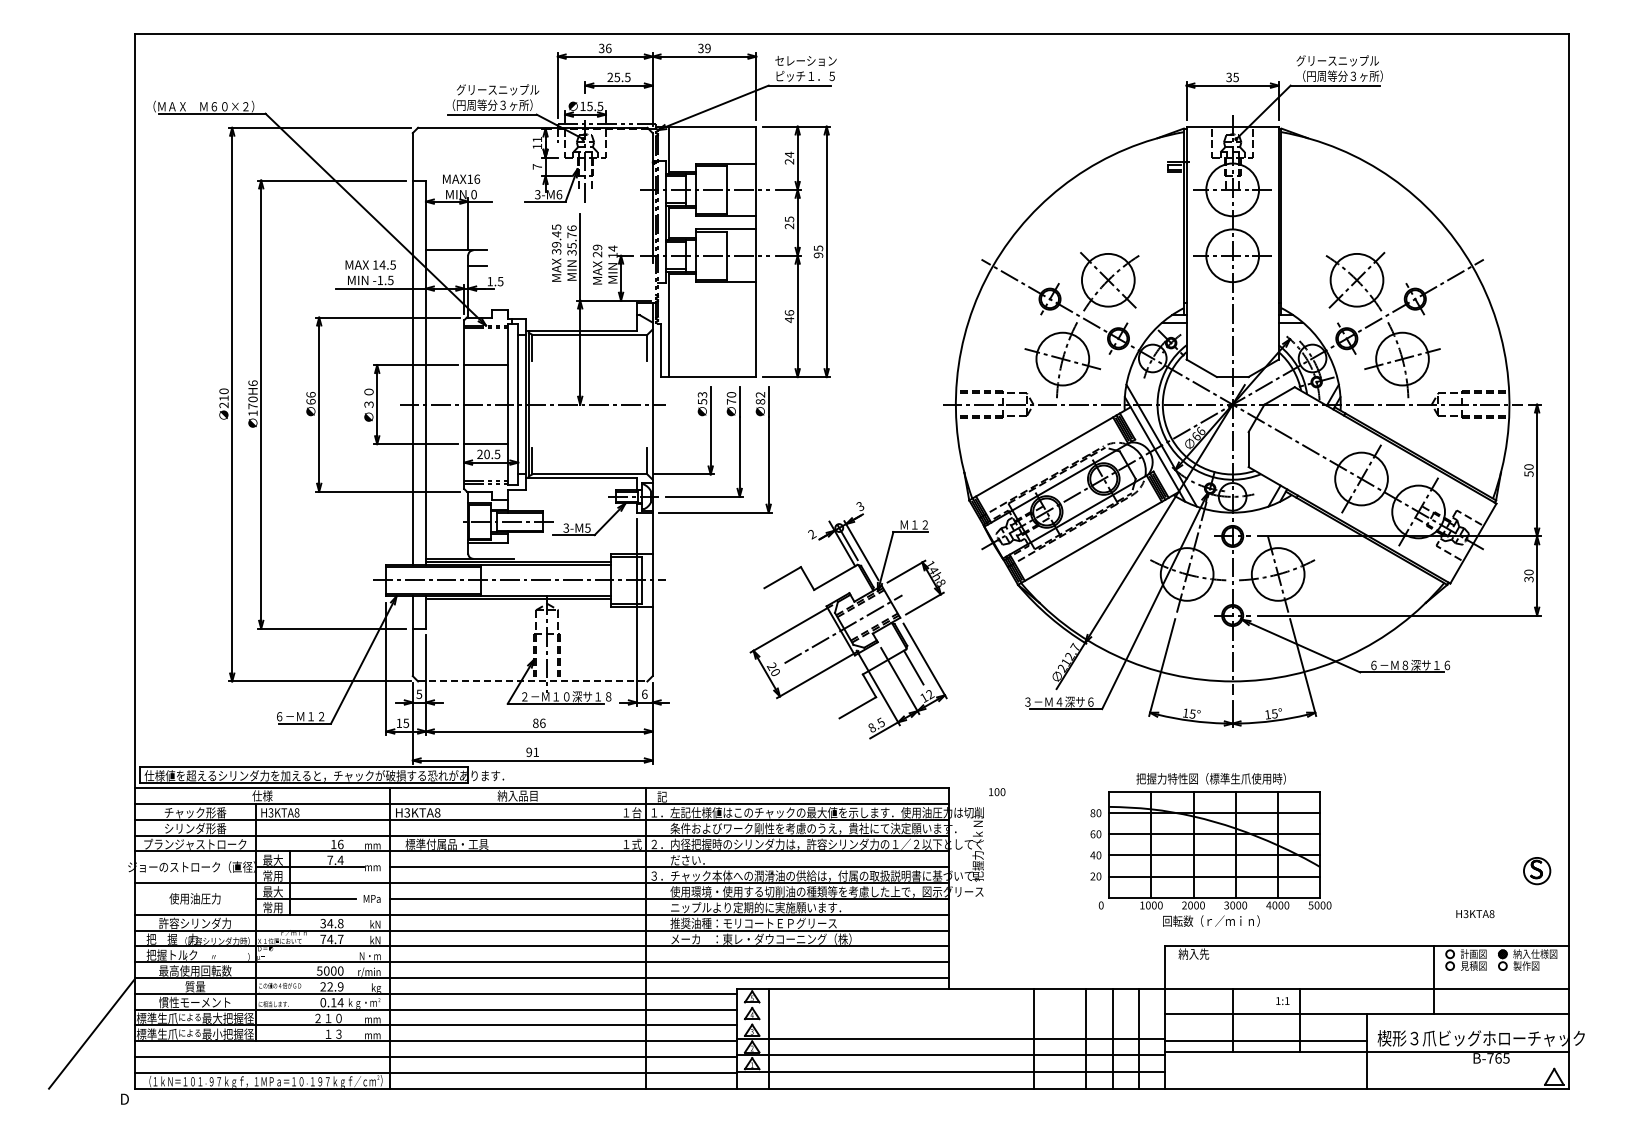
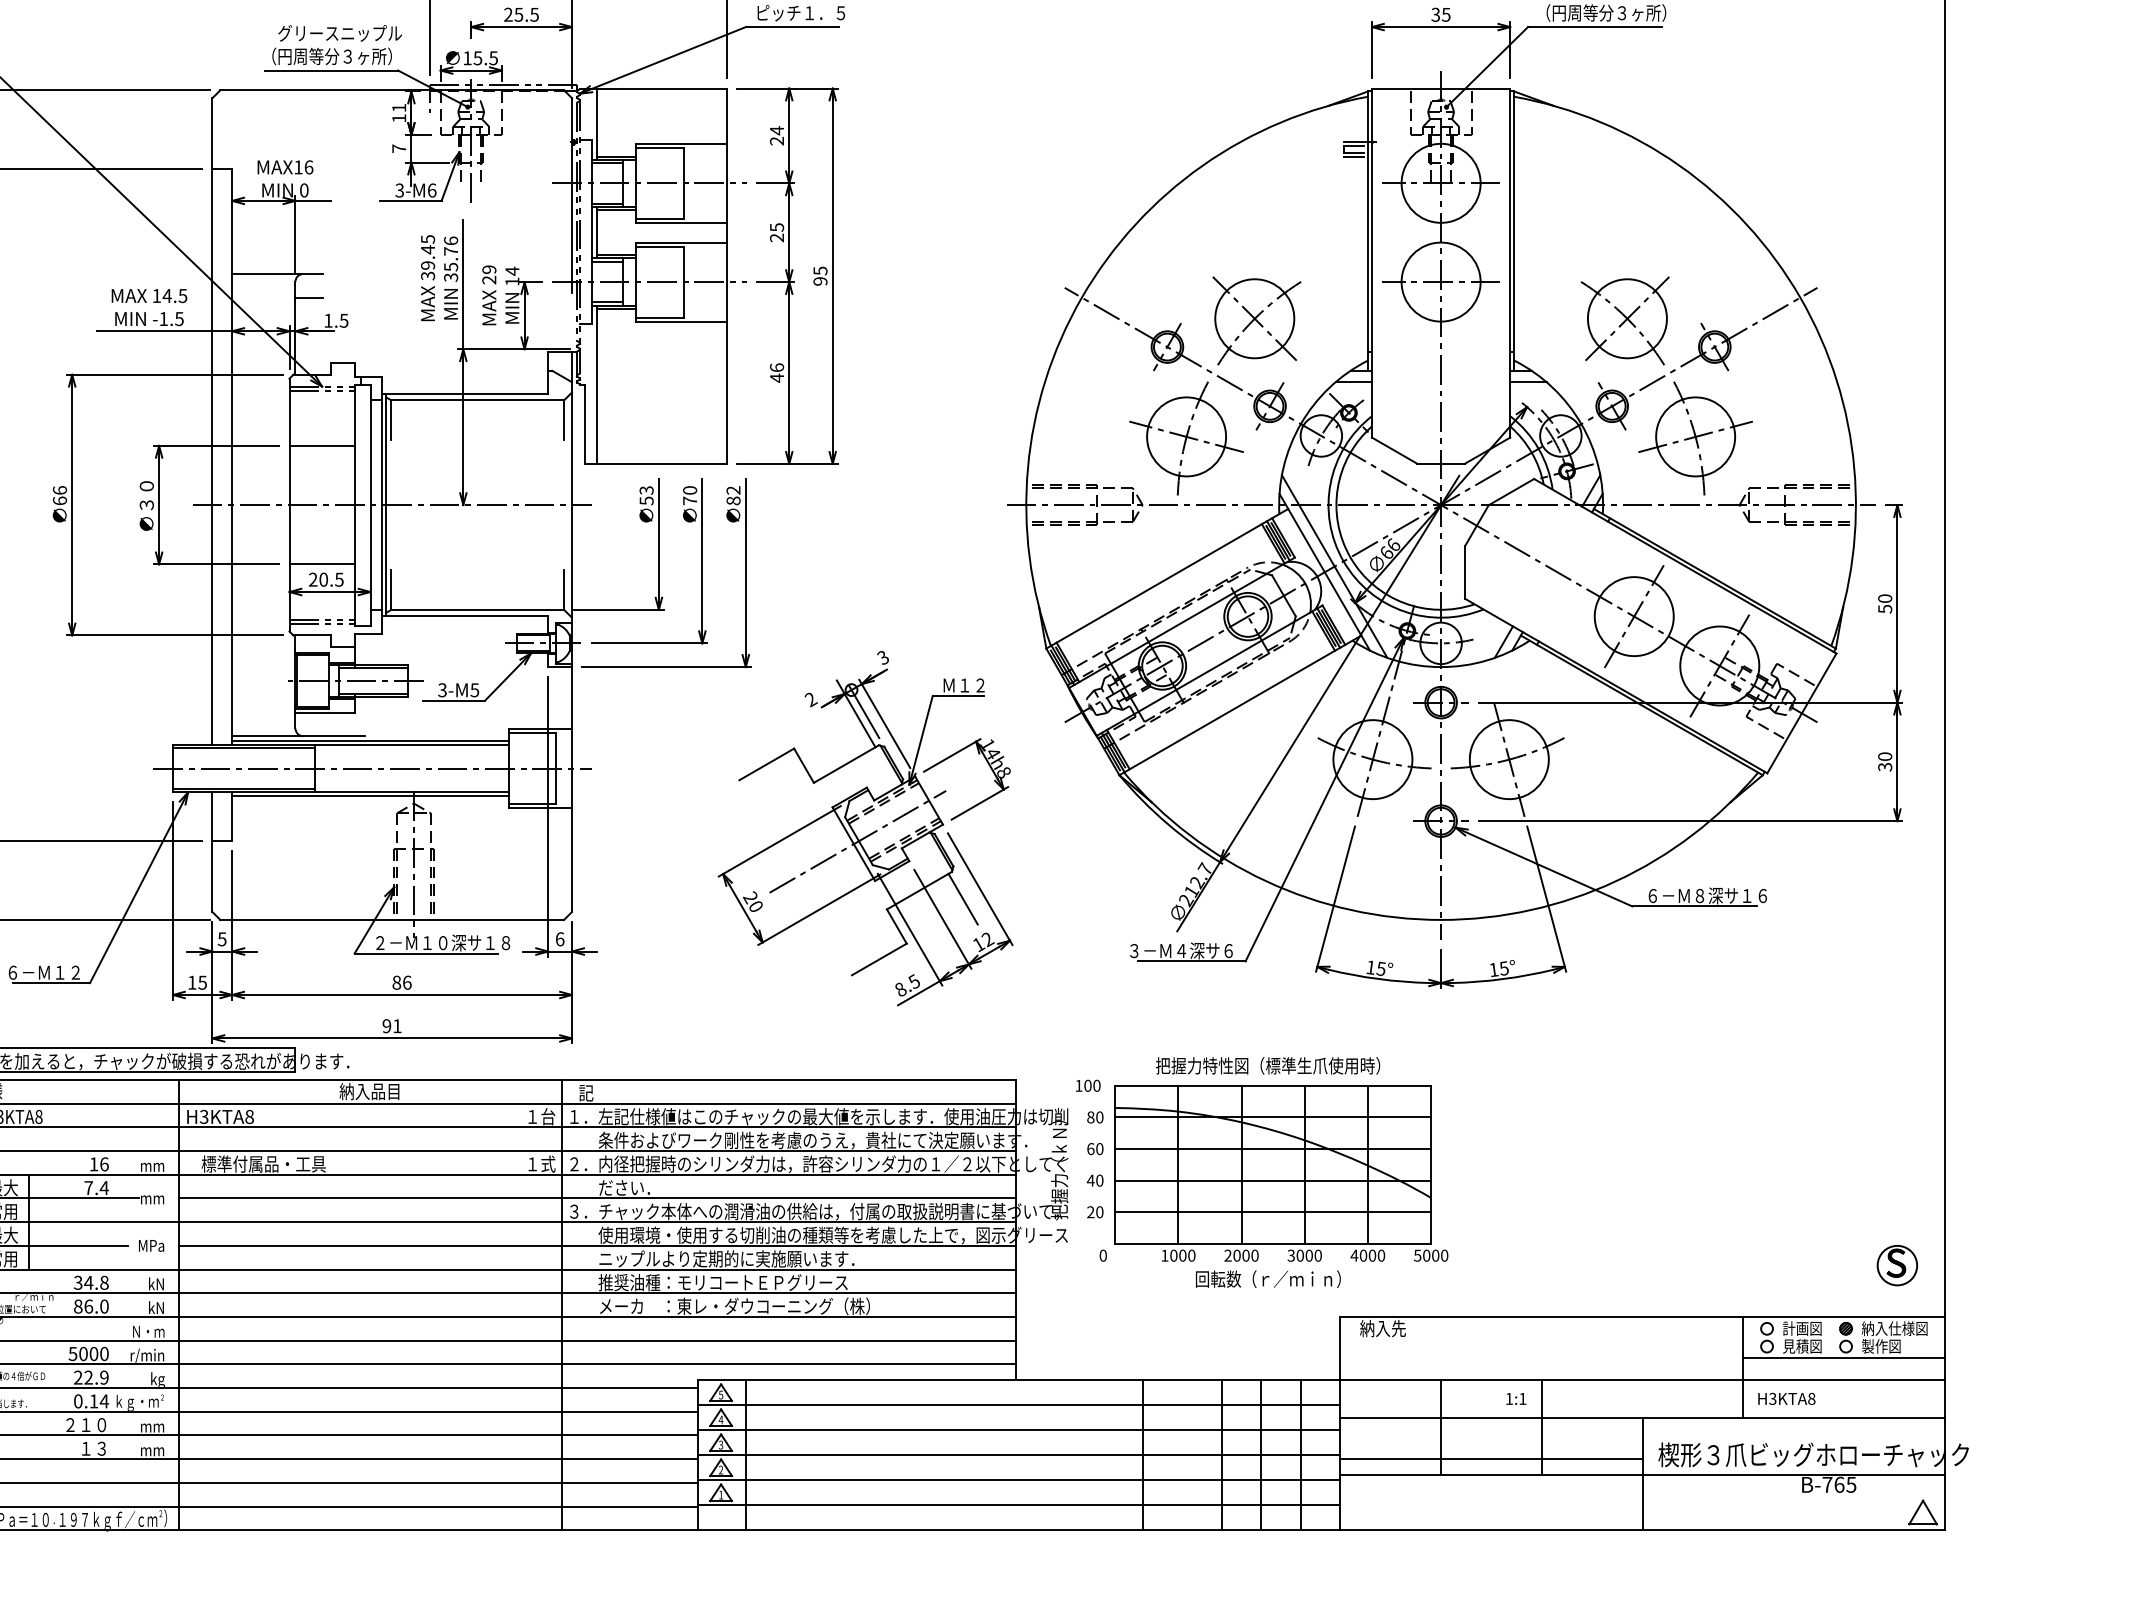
line: (532, 681) -> (391, 920), dashed -> solid
part: (1210, 849) -> (1267, 1171), moved
part: (1537, 871) -> (1897, 1266), moved
text: (1475, 914) -> (1787, 1399), moved
text: (331, 939) -> (90, 1306), 74.7 -> 86.0
line: (1501, 974) -> (1843, 1359), added
line: (951, 1005) -> (1019, 1405), added
line: (951, 1021) -> (1019, 1429), added

